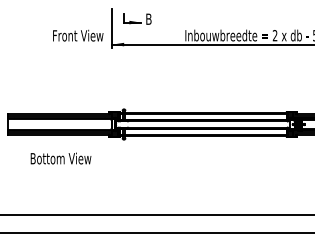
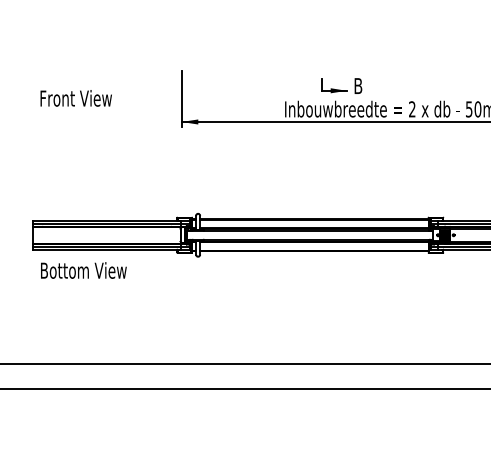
part: (137, 18) -> (341, 85), moved
text: (77, 35) -> (75, 98), moved
text: (60, 158) -> (83, 270), moved

